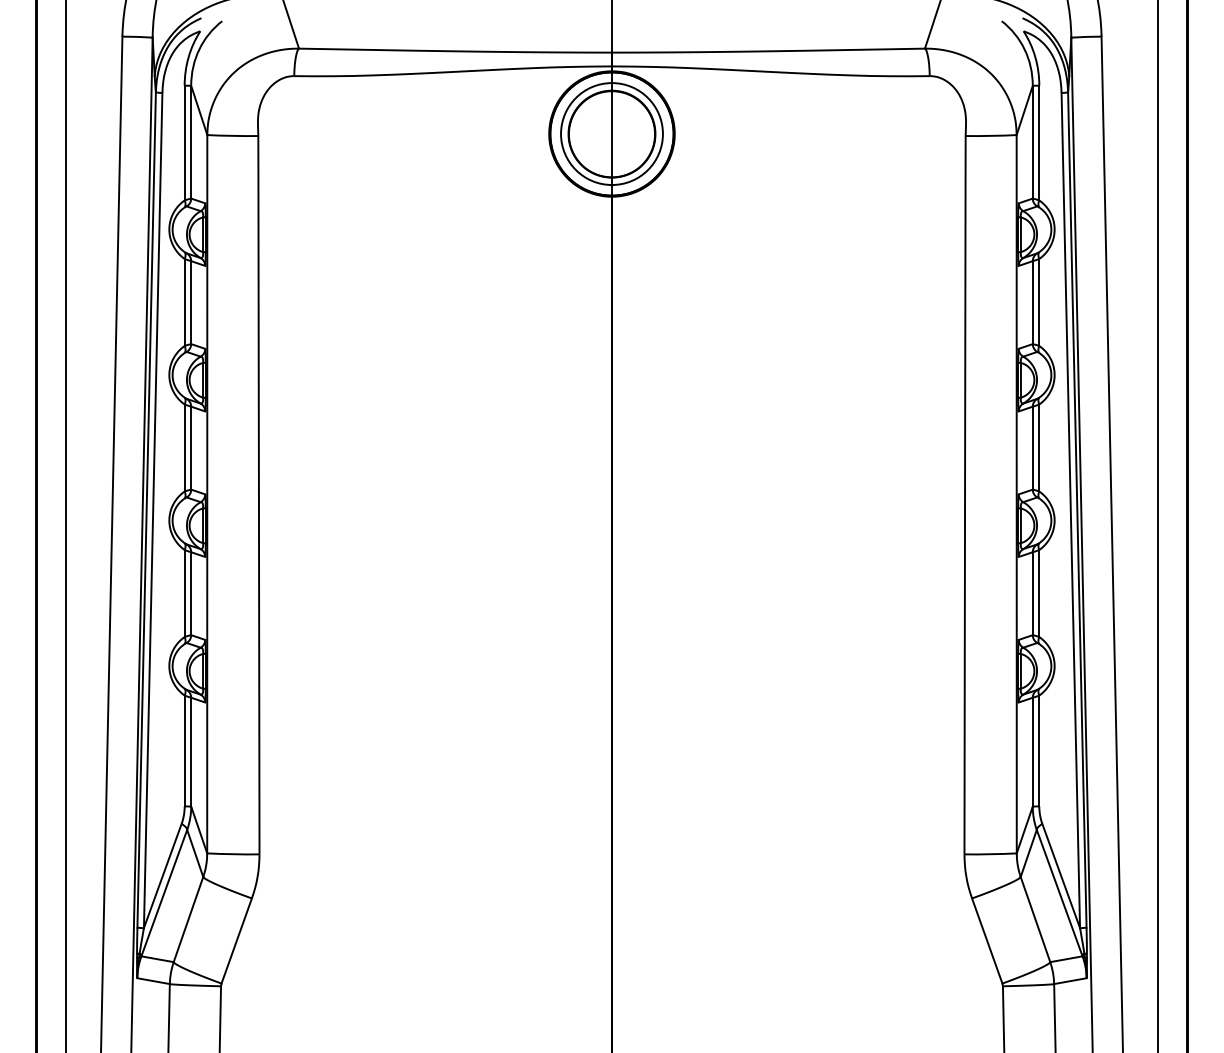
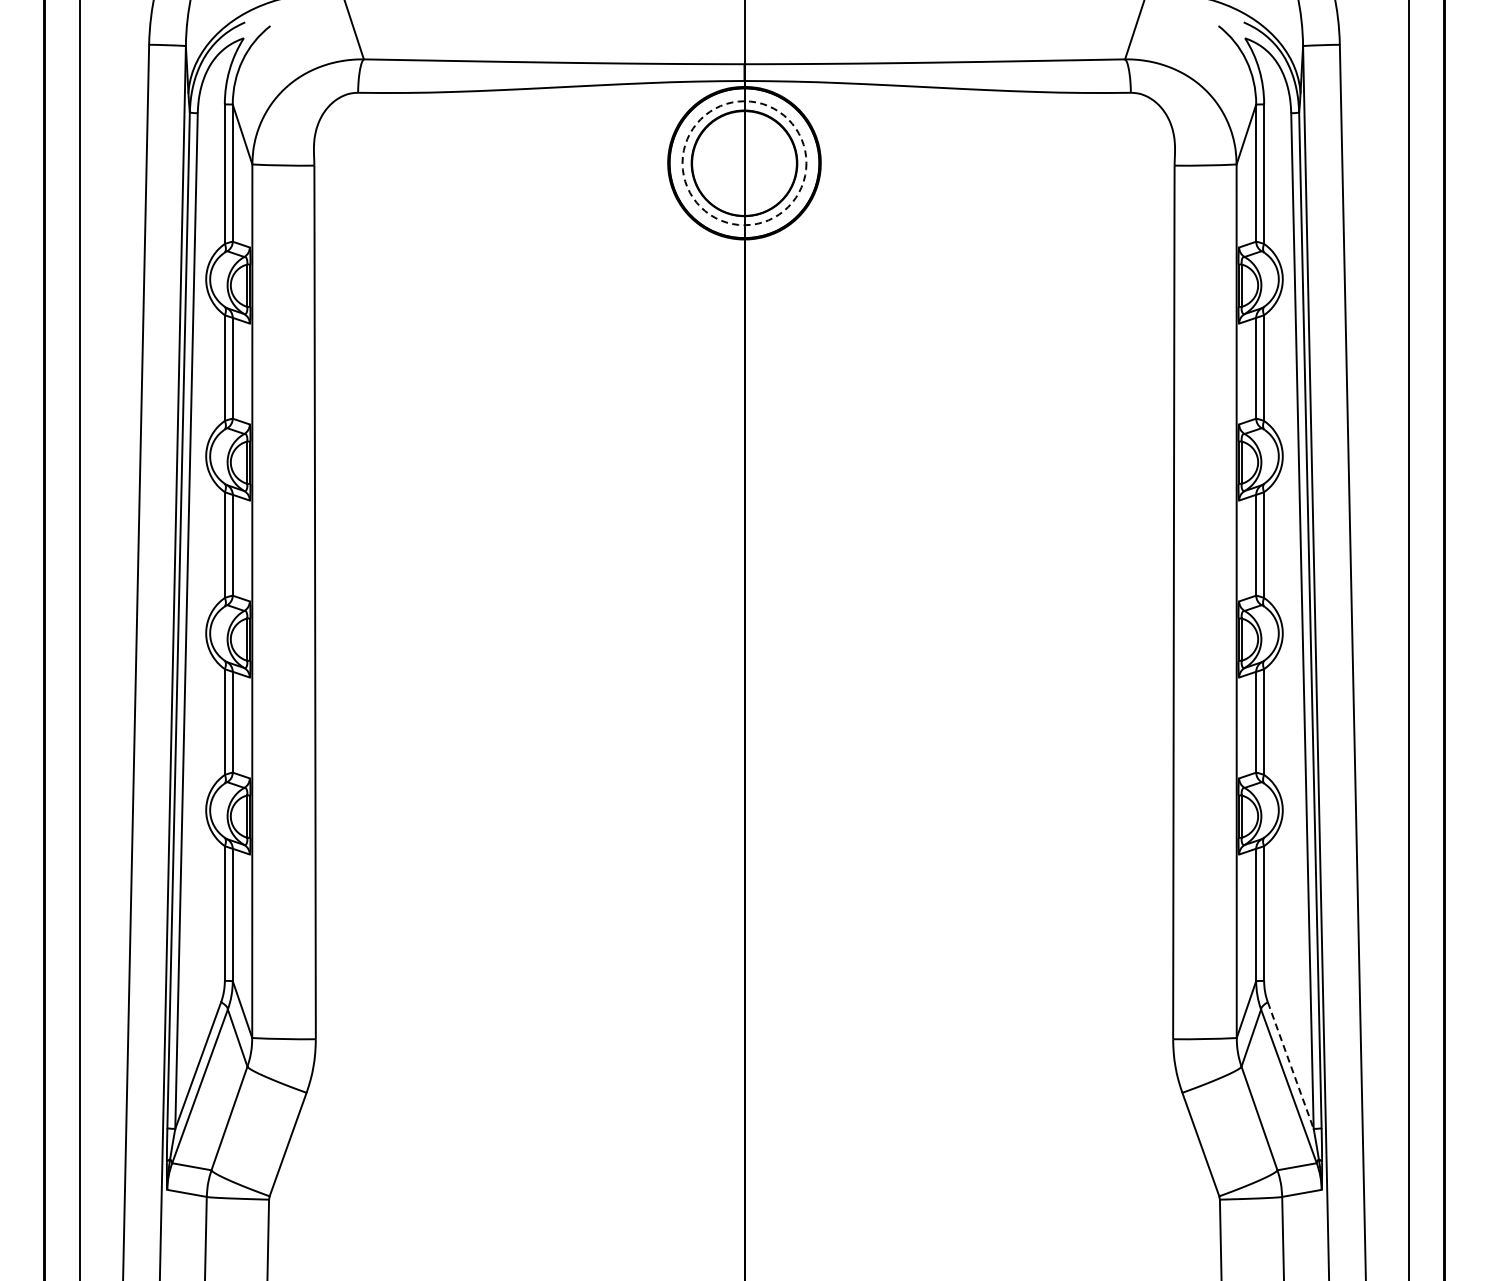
circle: (612, 134) -> (744, 163), solid -> dashed
line: (1060, 876) -> (1290, 1066), solid -> dashed

